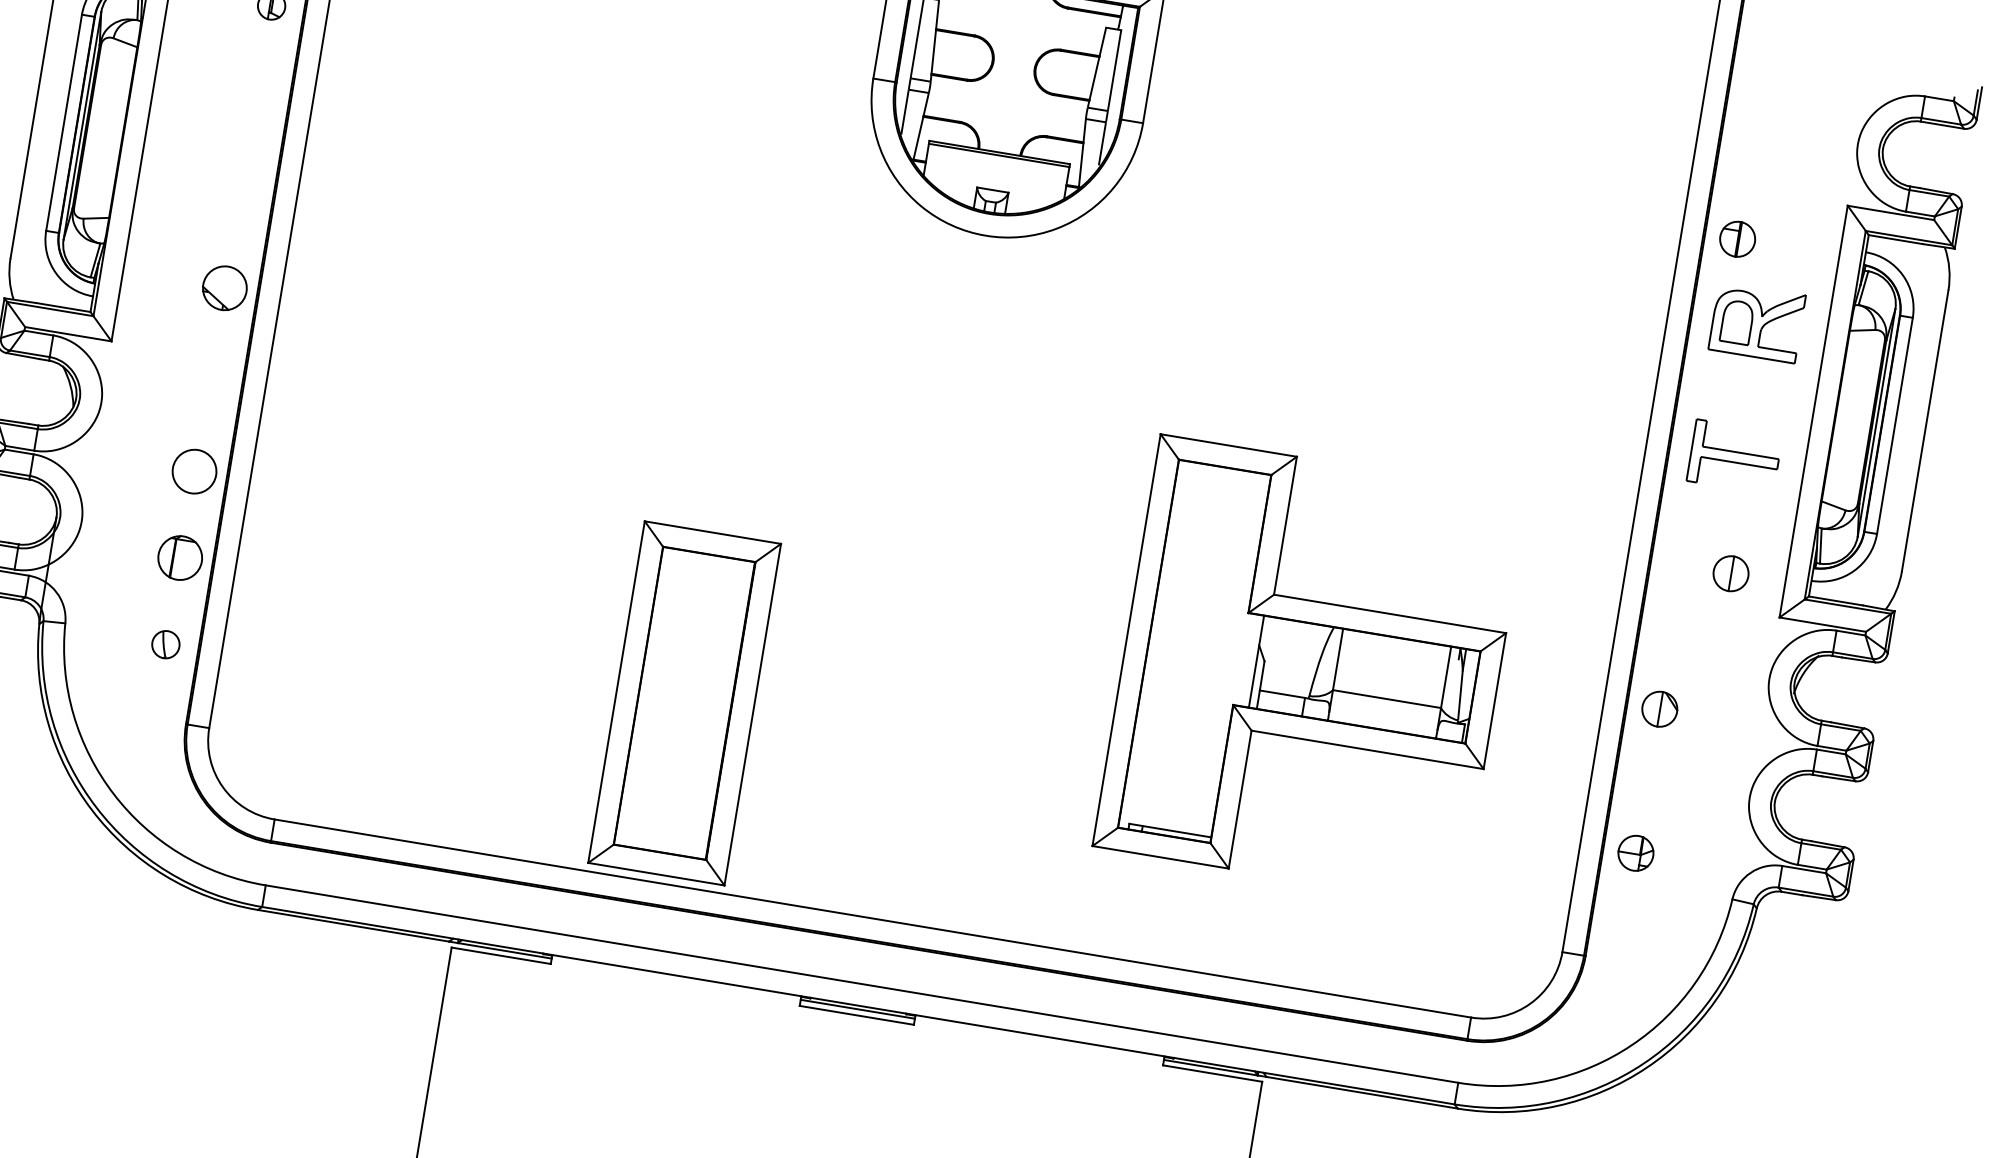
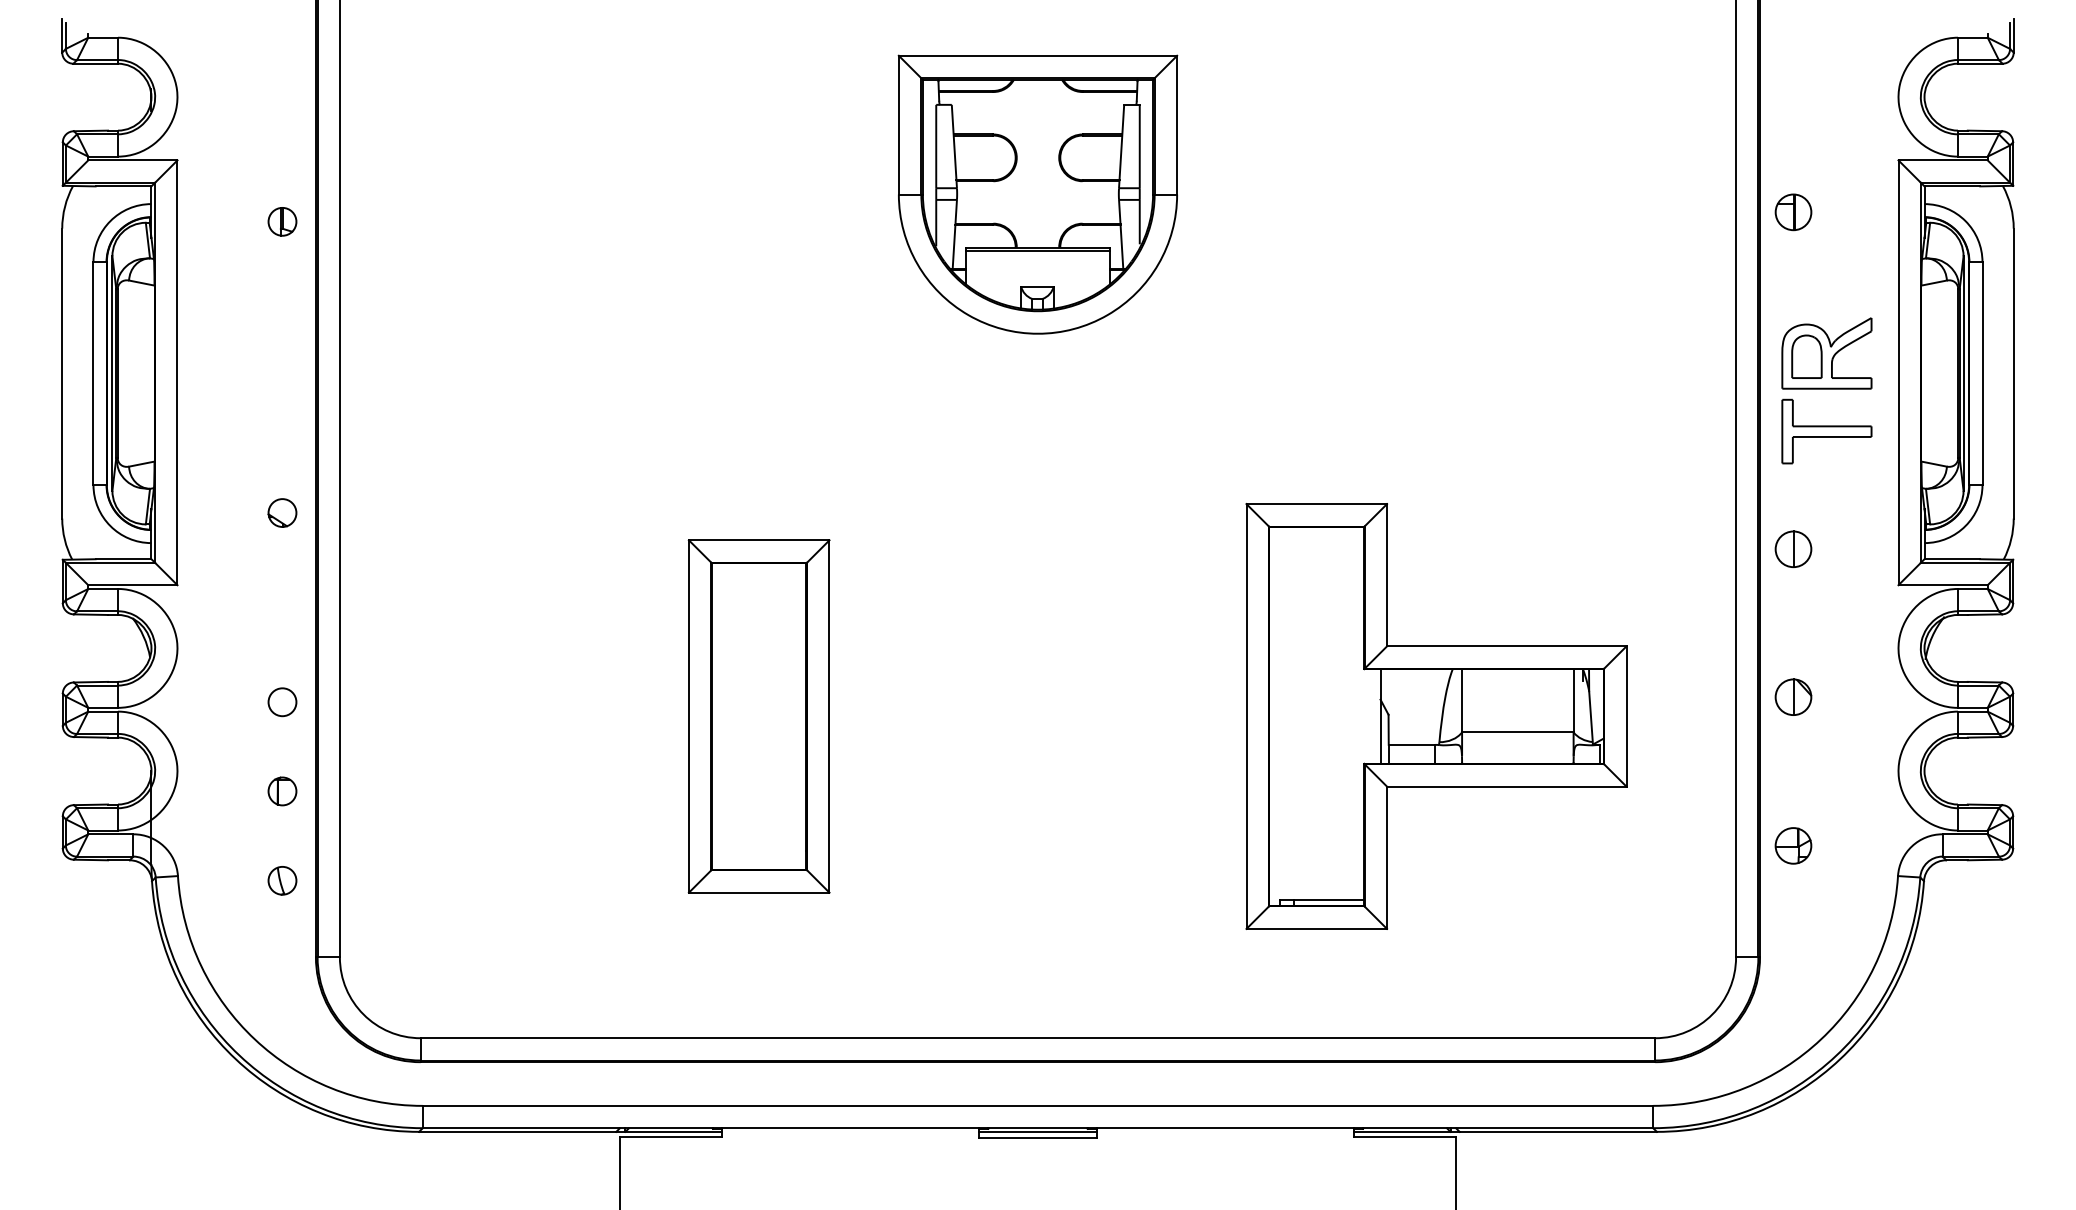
part: (224, 287) -> (282, 512), size x0.62
part: (1756, 322) -> (1826, 353), moved
circle: (194, 471) -> (282, 702), size x0.62
part: (180, 558) -> (282, 791), size x0.62
part: (1731, 573) -> (1793, 549), moved
part: (683, 703) -> (758, 716), moved

